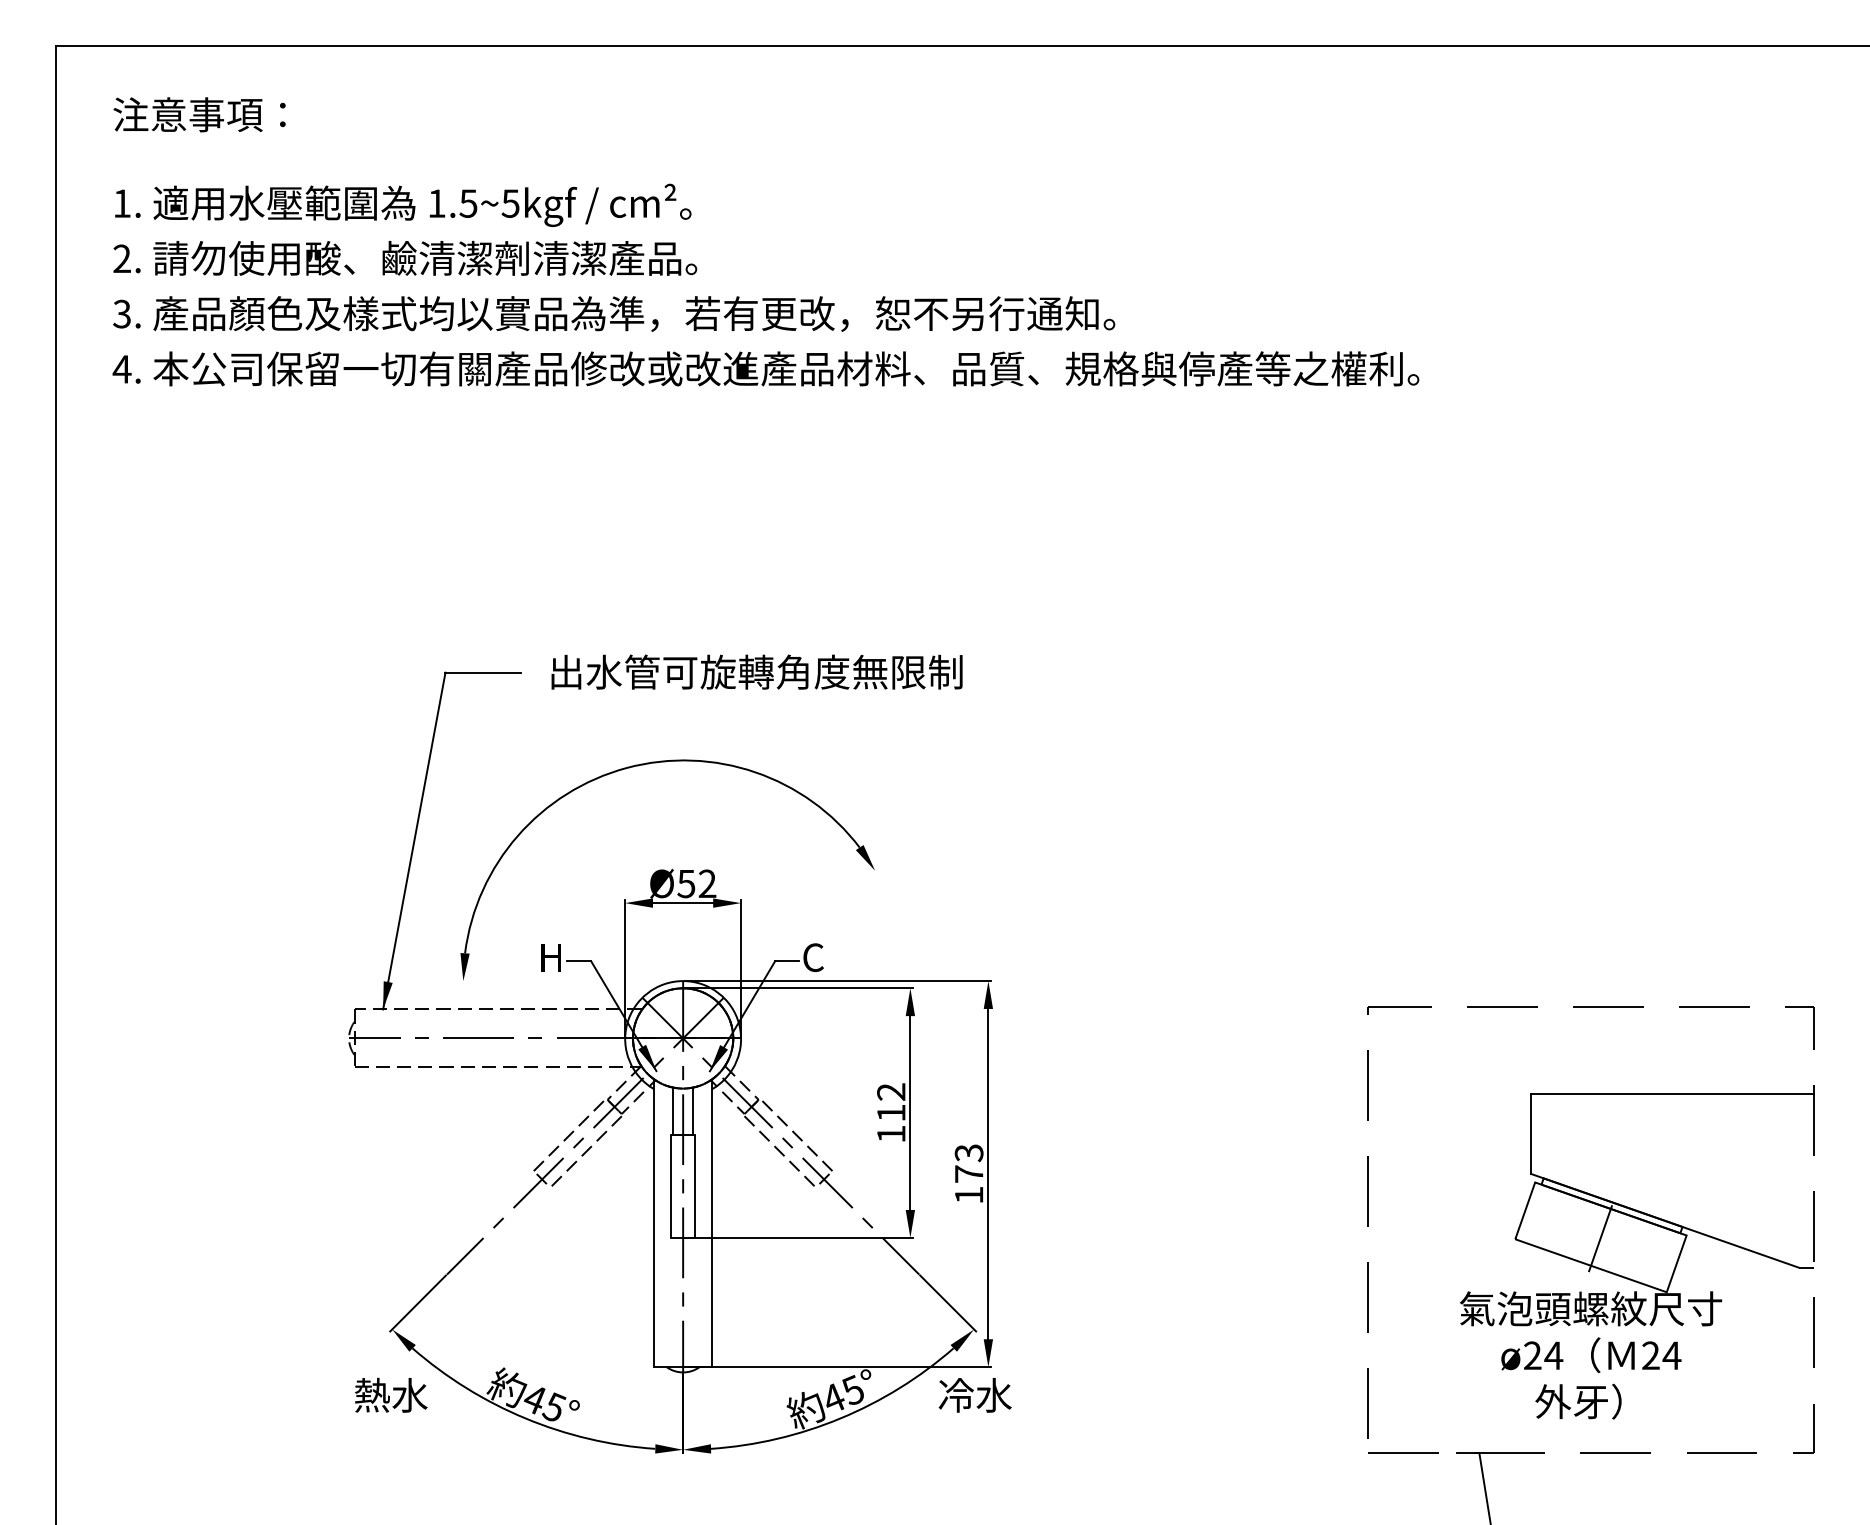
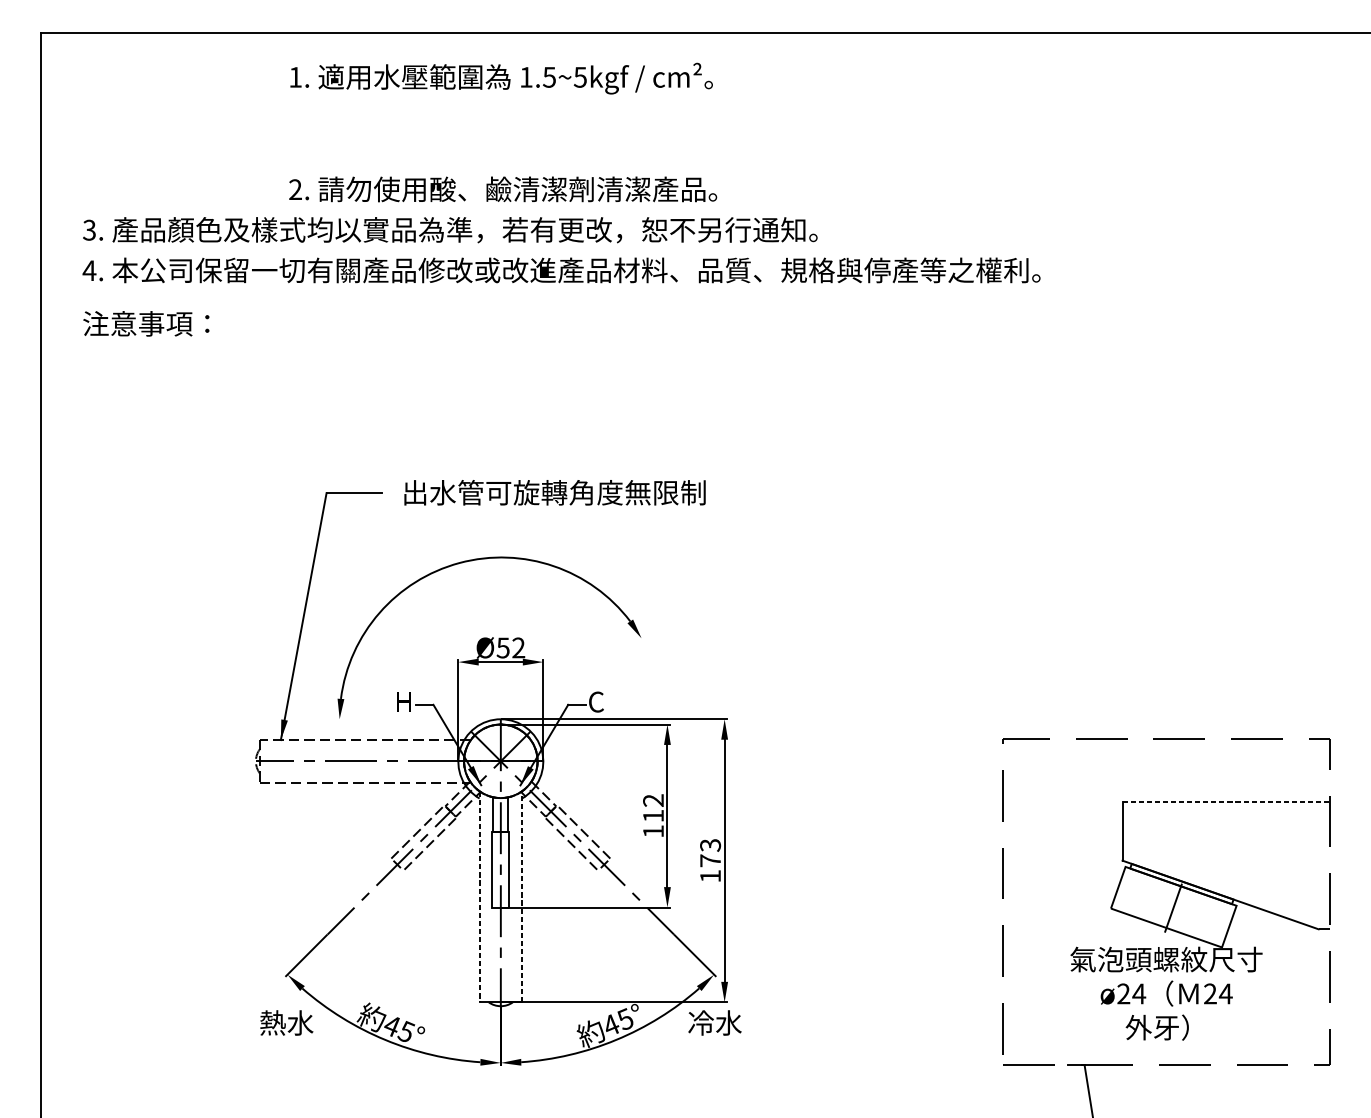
text: (199, 114) -> (146, 323), moved
text: (403, 204) -> (501, 78), moved
text: (405, 257) -> (503, 188), moved
line: (1672, 1093) -> (1226, 801), solid -> dashed
line: (654, 1223) -> (479, 897), solid -> dashed
line: (712, 1223) -> (522, 897), solid -> dashed

